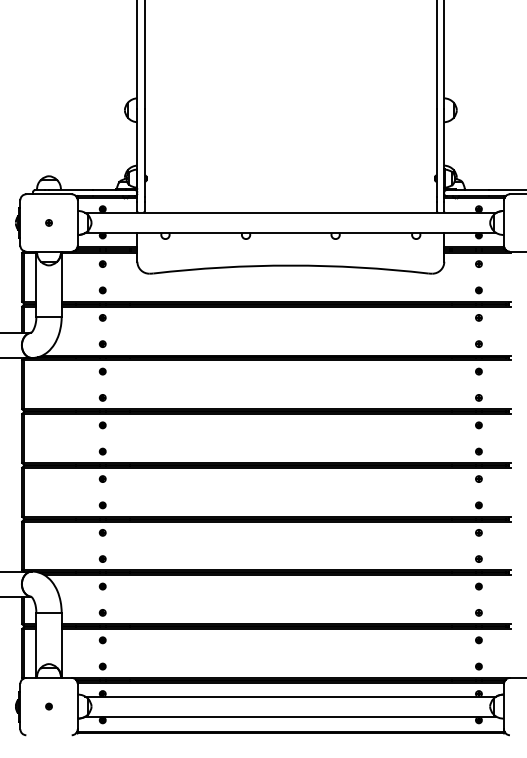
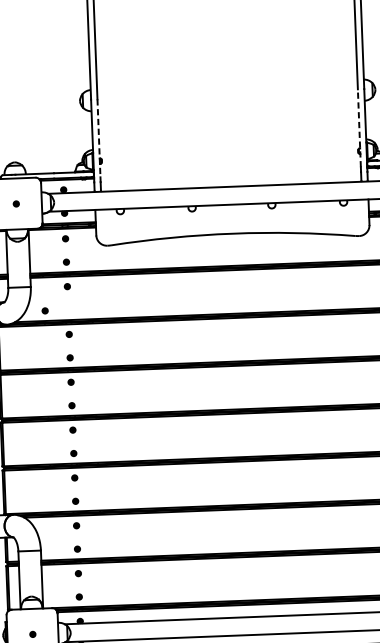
line: (144, 152) -> (98, 138), solid -> dashed
line: (437, 152) -> (359, 127), solid -> dashed
part: (102, 343) -> (44, 310), moved

